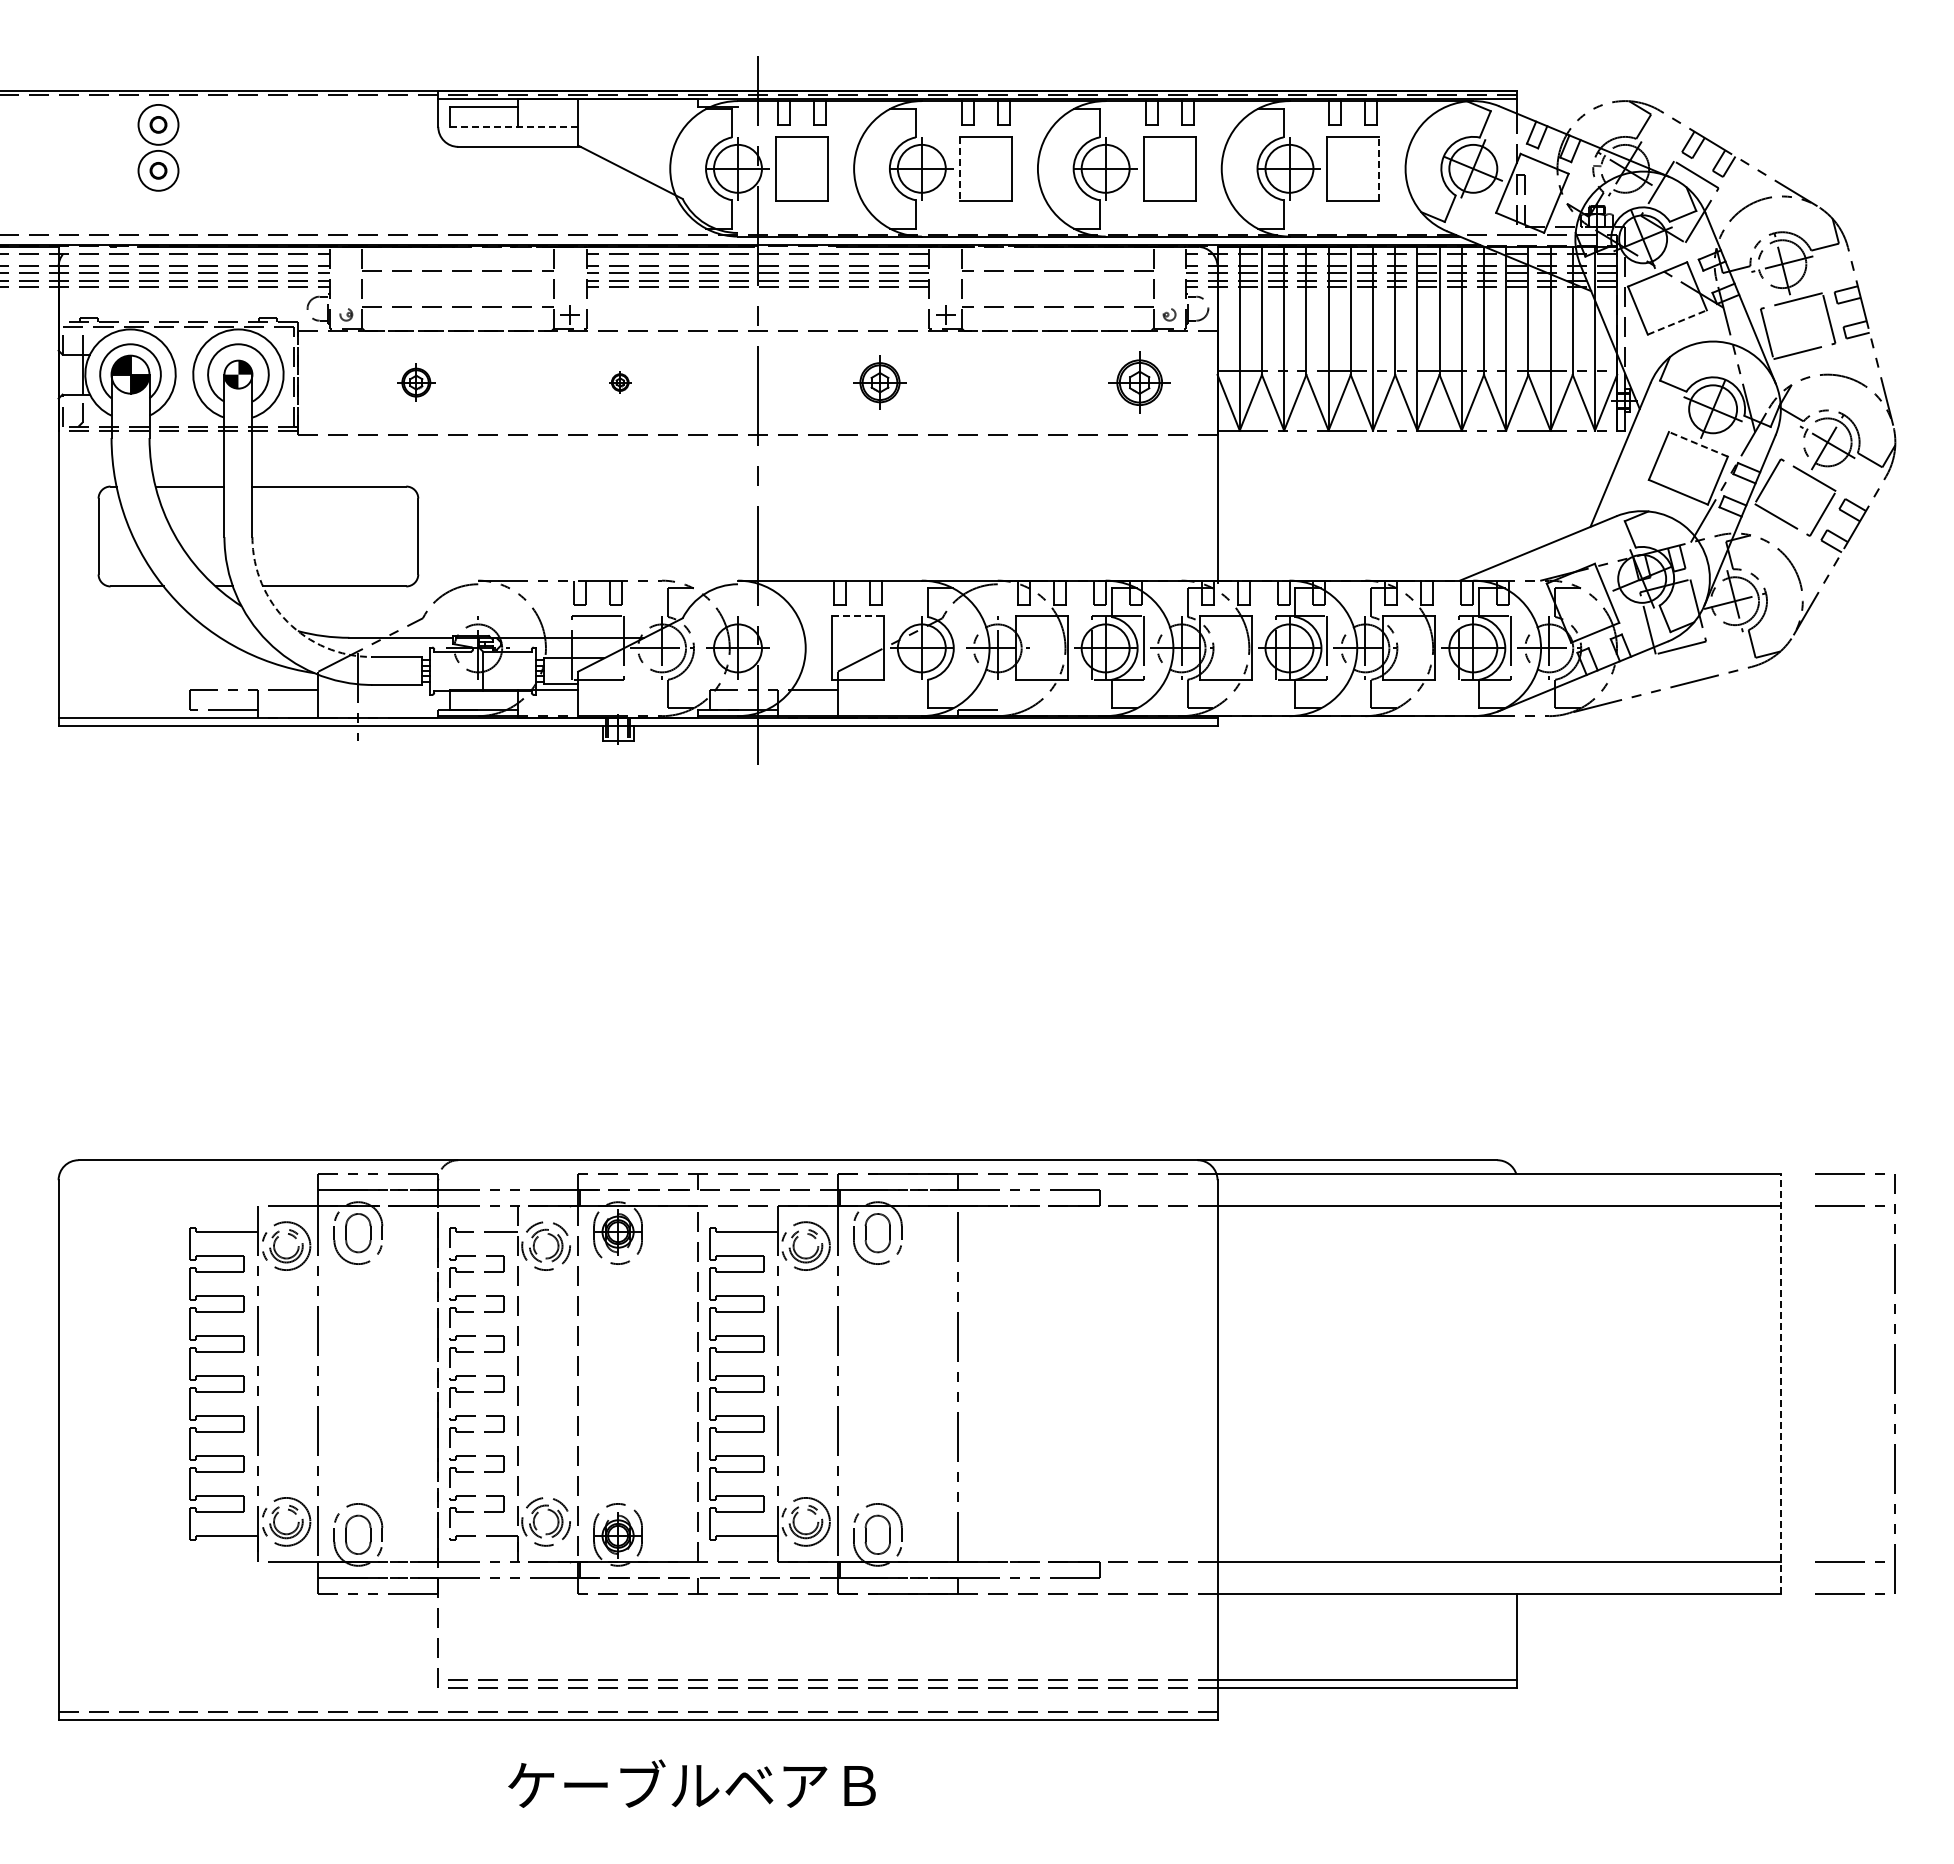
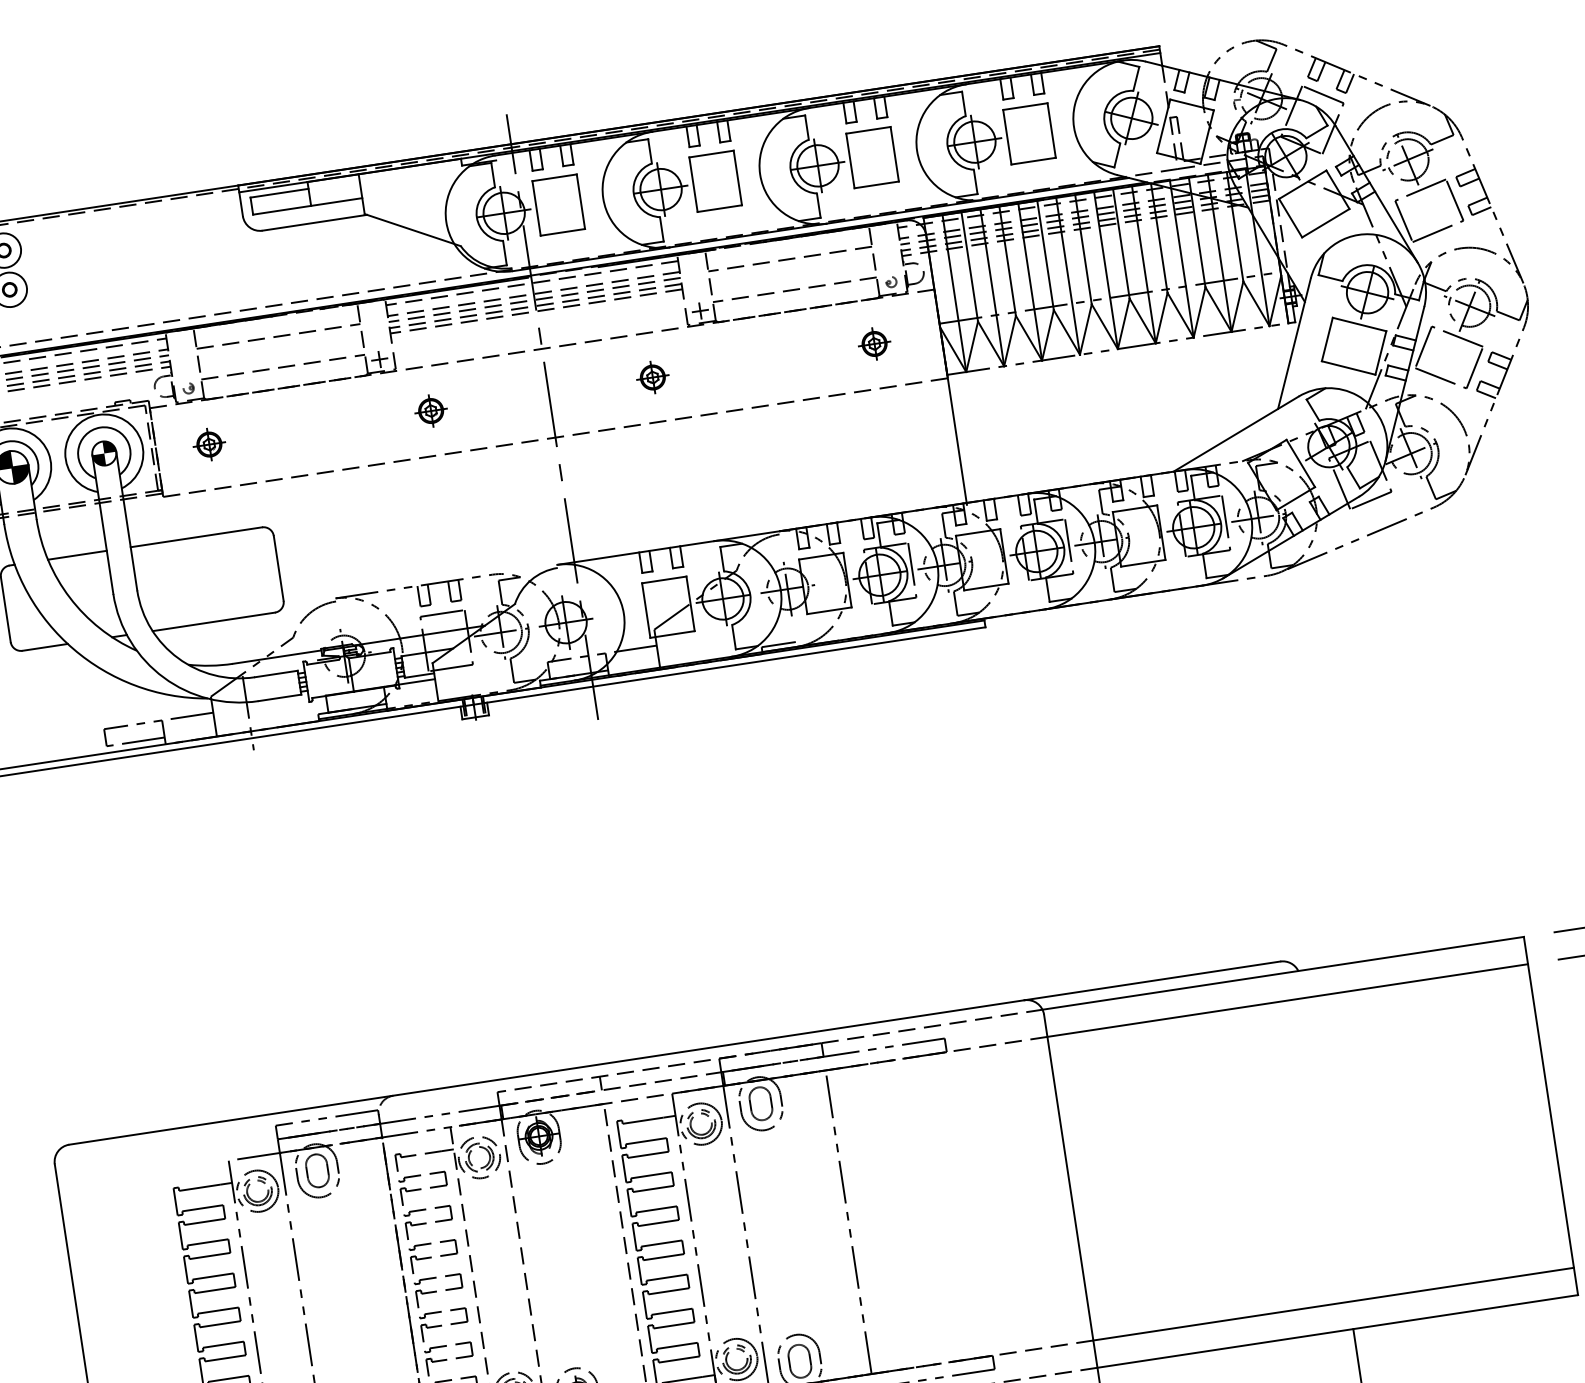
line: (514, 126) -> (307, 206), dashed -> solid
line: (959, 168) -> (693, 184), dashed -> solid
line: (1379, 168) -> (1051, 130), dashed -> solid
line: (1677, 322) -> (1325, 223), dashed -> solid
part: (416, 382) -> (209, 444), moved
part: (620, 382) -> (431, 410), size x1.67
part: (879, 382) -> (652, 377), size x0.71
part: (1139, 382) -> (874, 343), size x0.62
line: (1698, 444) -> (1359, 324), dashed -> solid
line: (857, 616) -> (663, 580), dashed -> solid
arc: (287, 621) -> (178, 657), dashed -> solid
line: (1780, 1384) -> (1550, 1116), dashed -> solid

